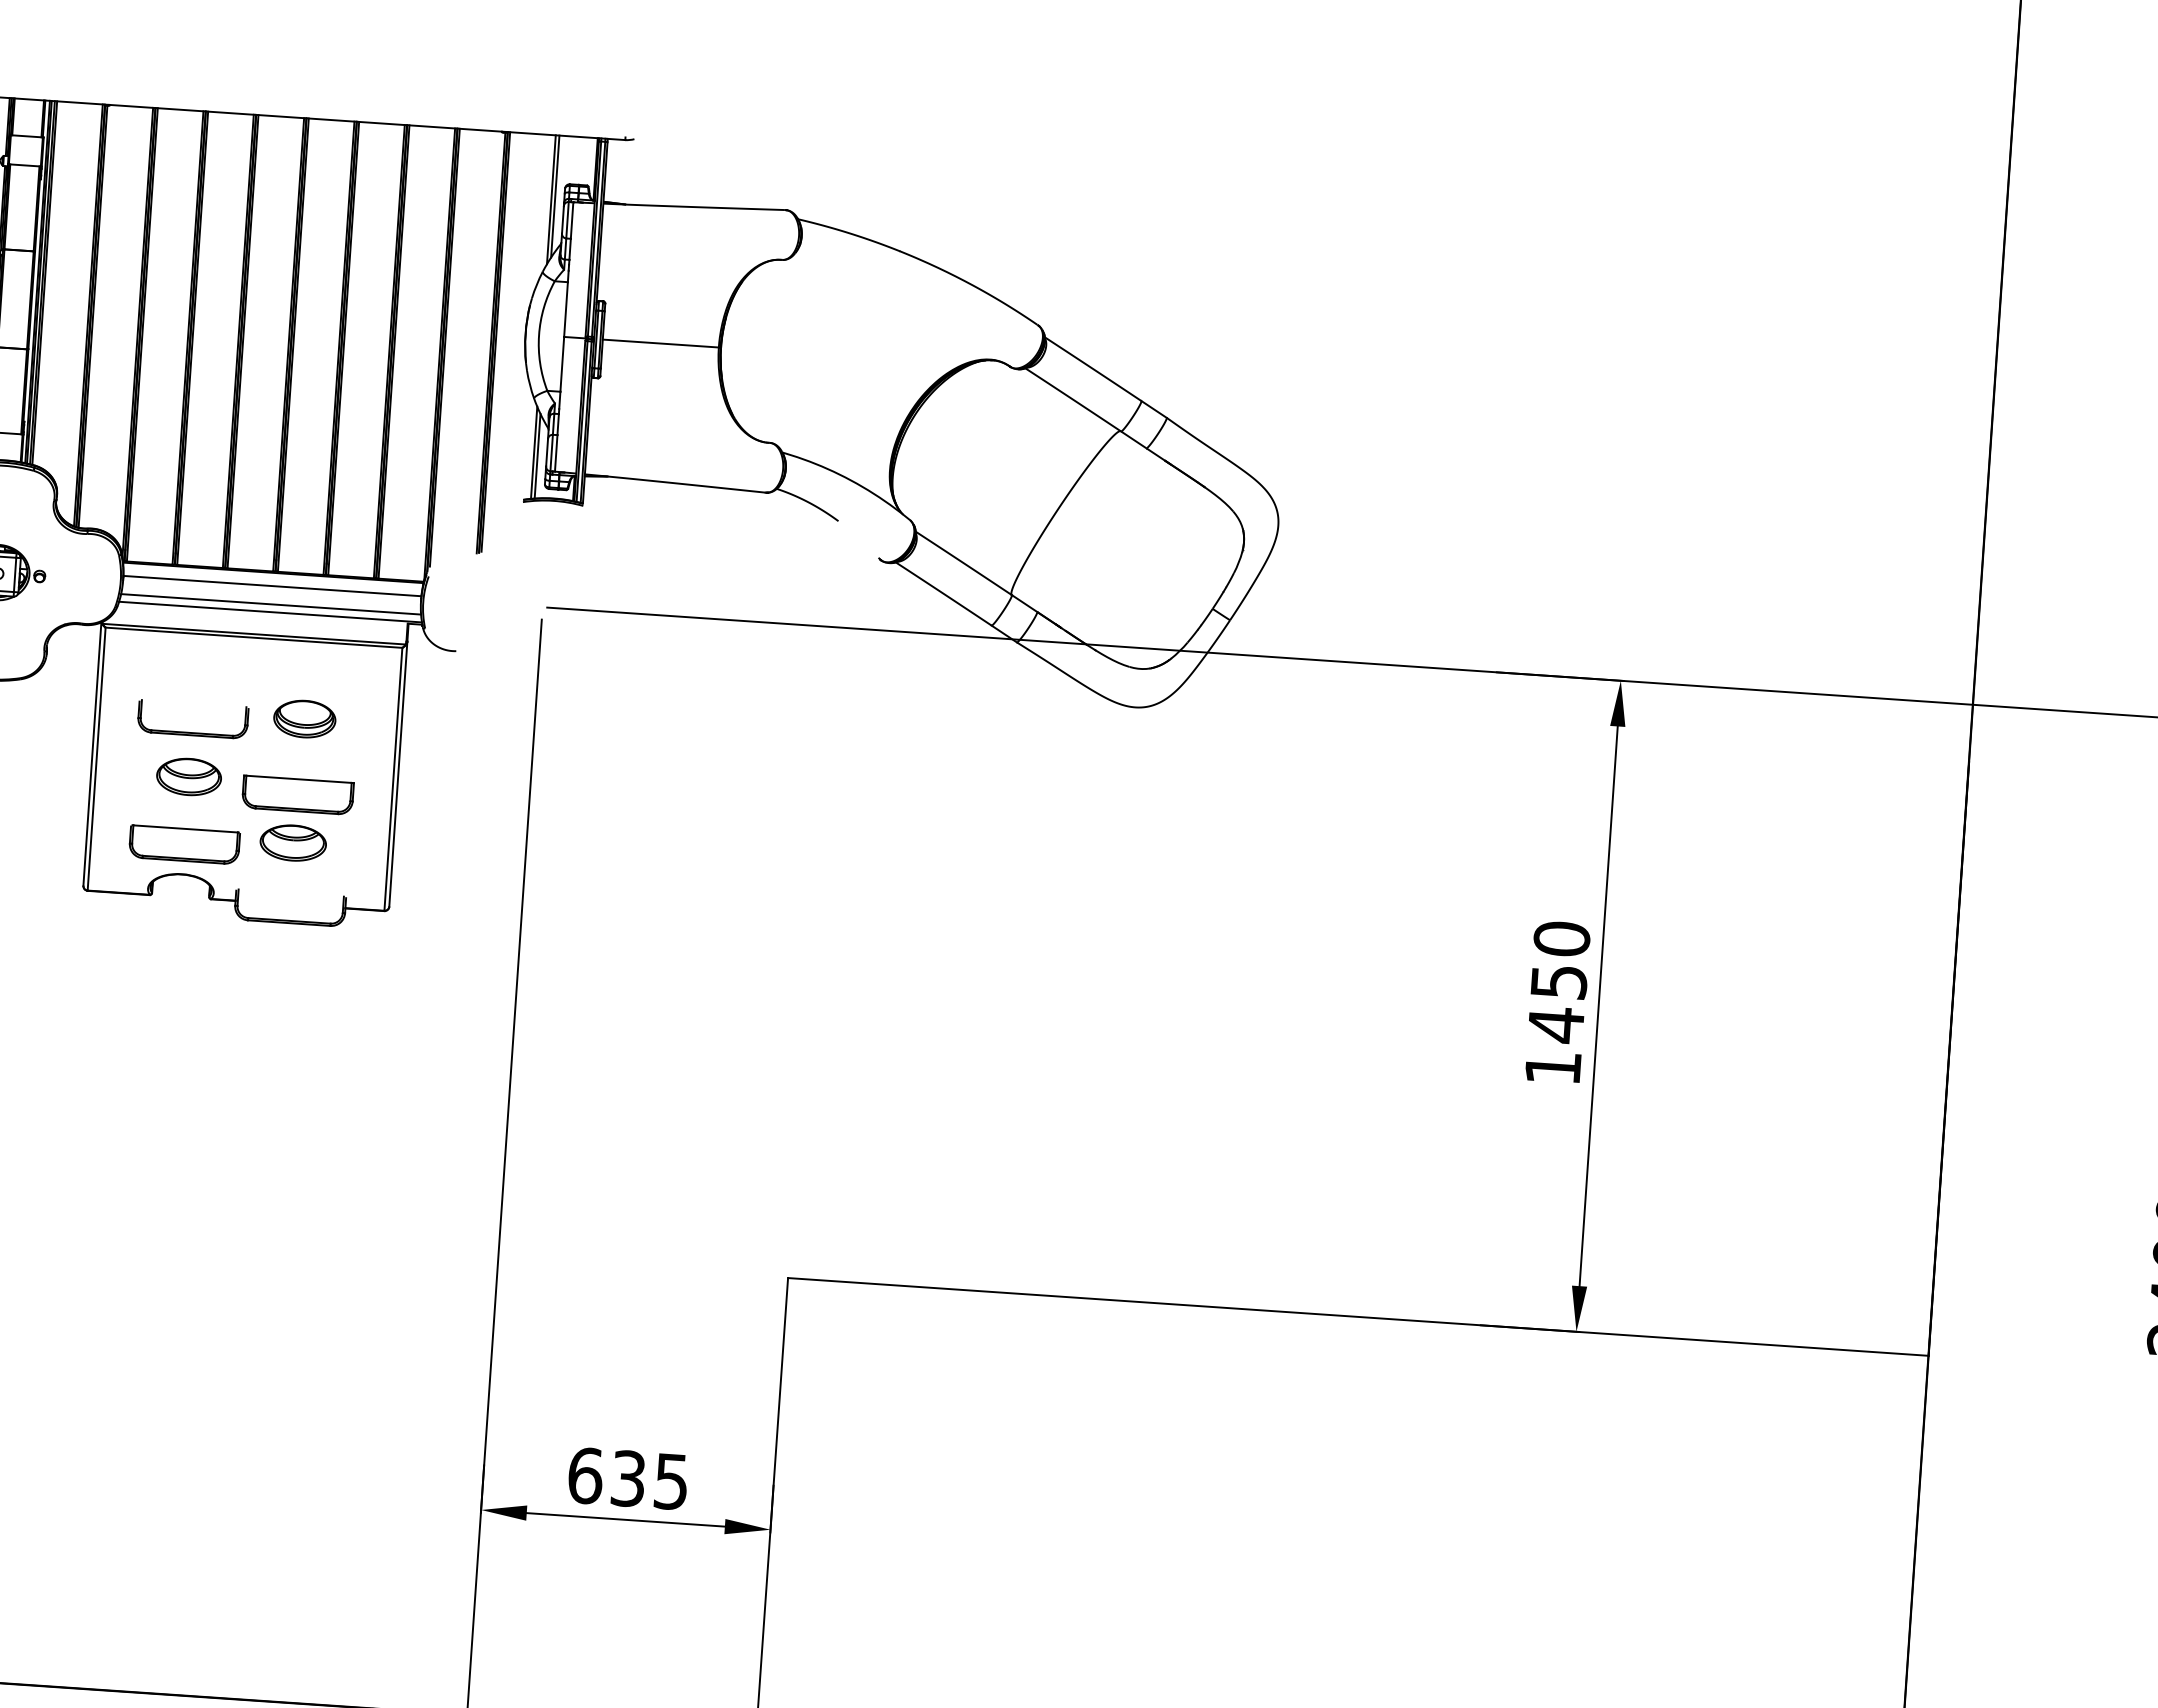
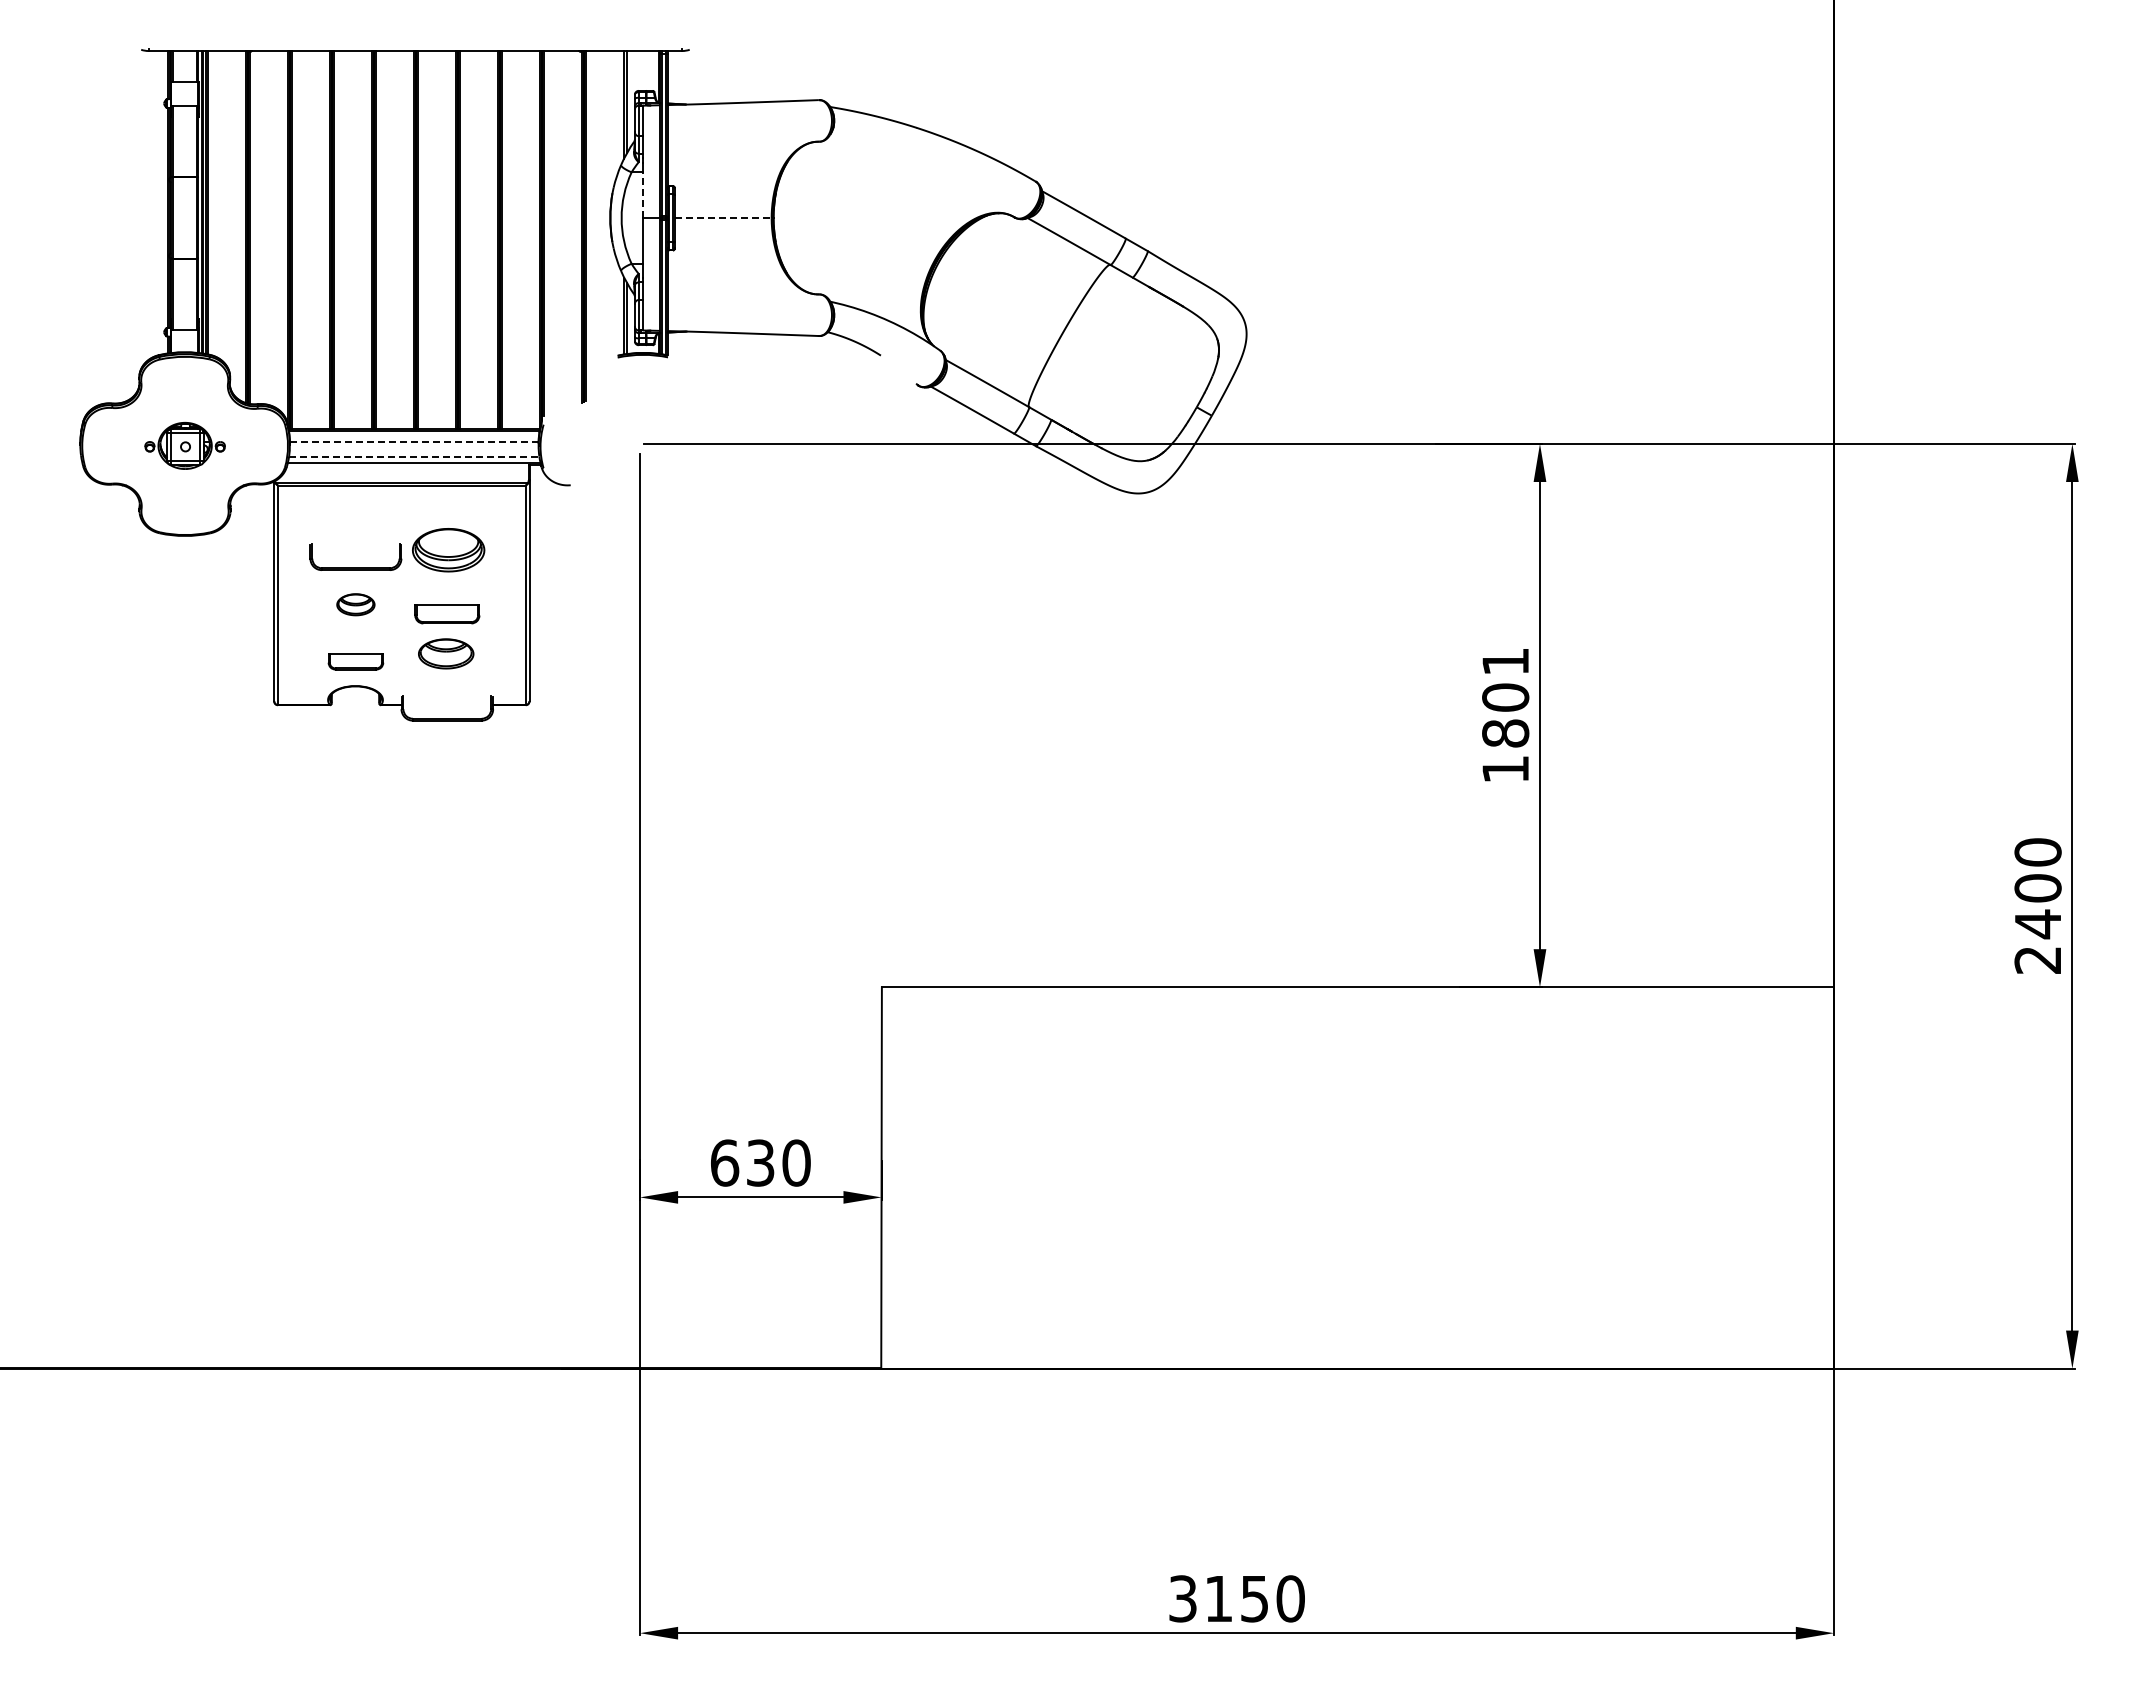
line: (565, 309) -> (642, 195), solid -> dashed
line: (661, 344) -> (723, 218), solid -> dashed
line: (271, 585) -> (413, 441), solid -> dashed
line: (271, 603) -> (414, 456), solid -> dashed
part: (304, 719) -> (448, 550), size x1.4
part: (188, 776) -> (355, 604), size x0.7
part: (298, 795) -> (447, 614), size x0.7
part: (184, 844) -> (355, 661), size x0.6
text: (1558, 981) -> (1505, 697), 1450 -> 1801
text: (671, 1480) -> (796, 1162), 635 -> 630

